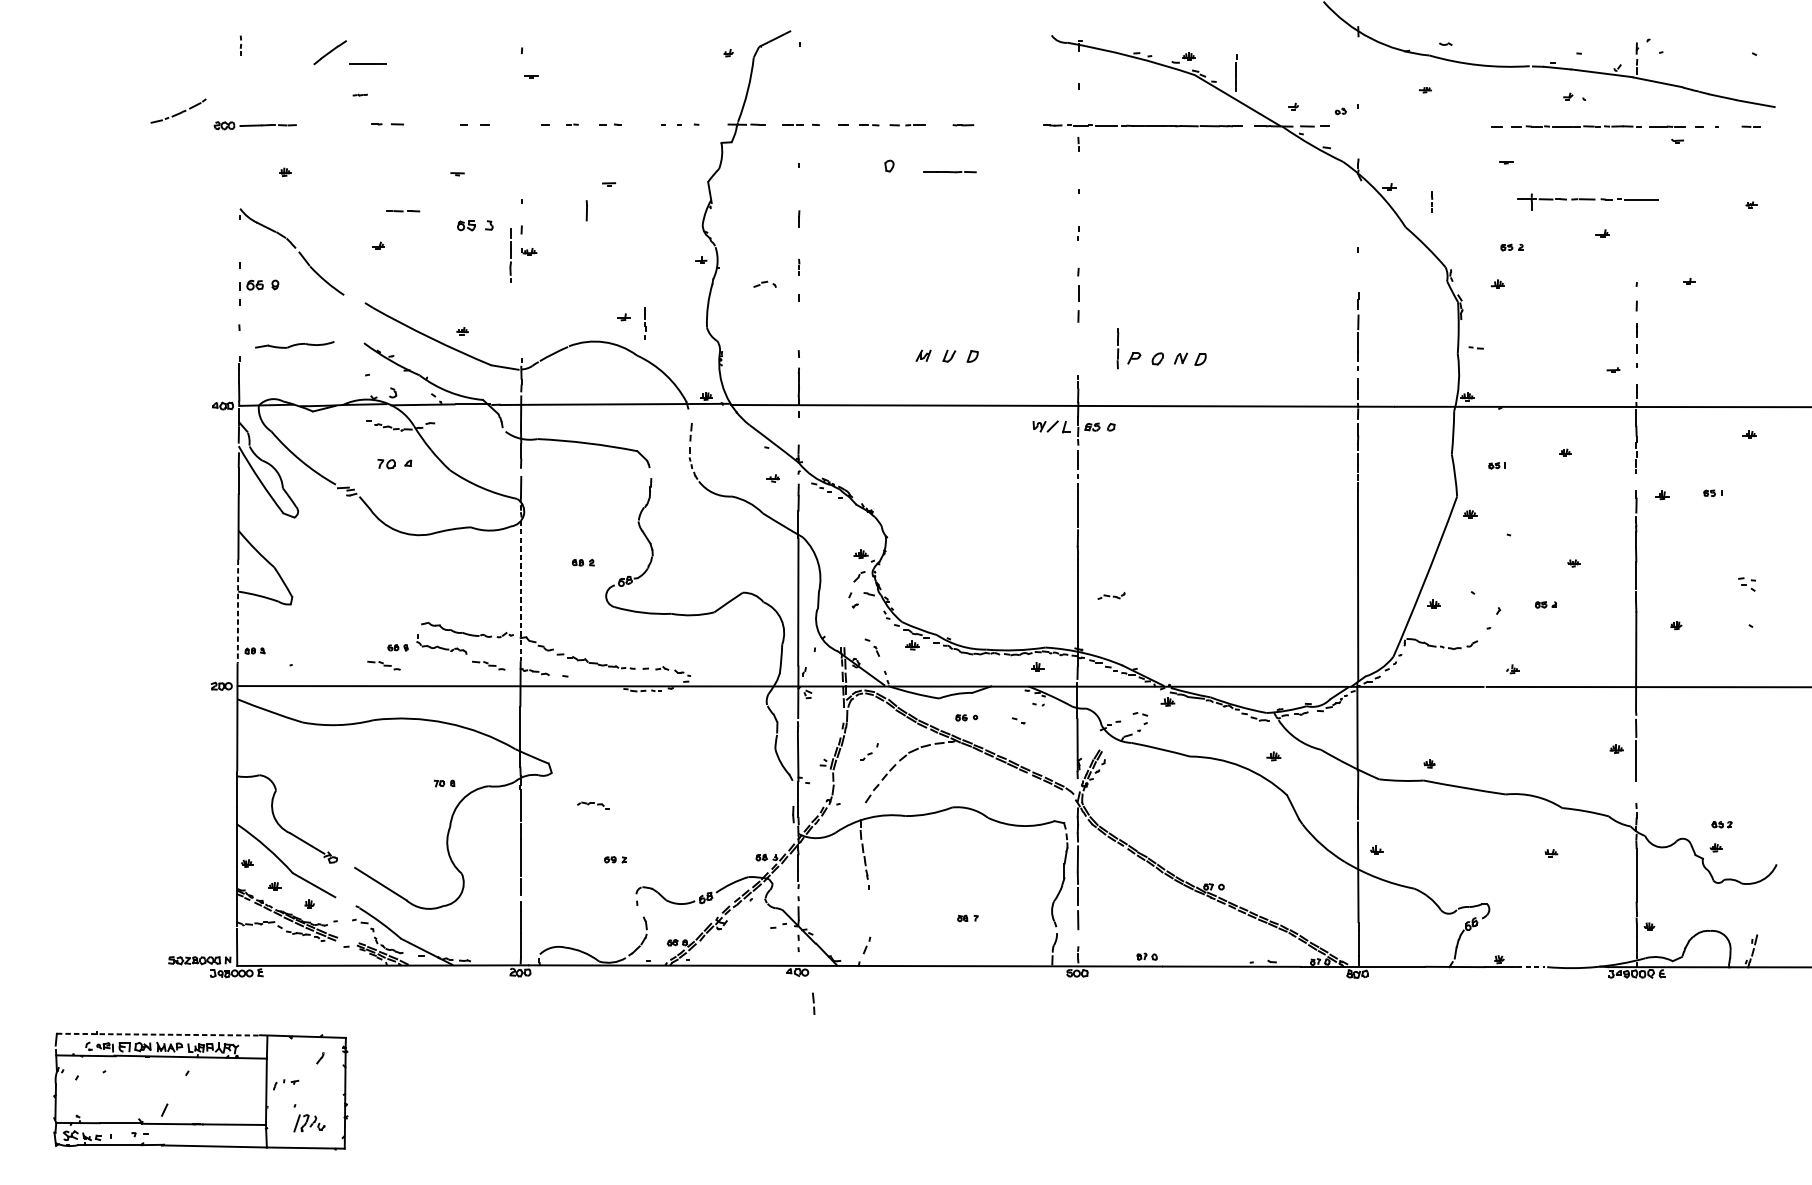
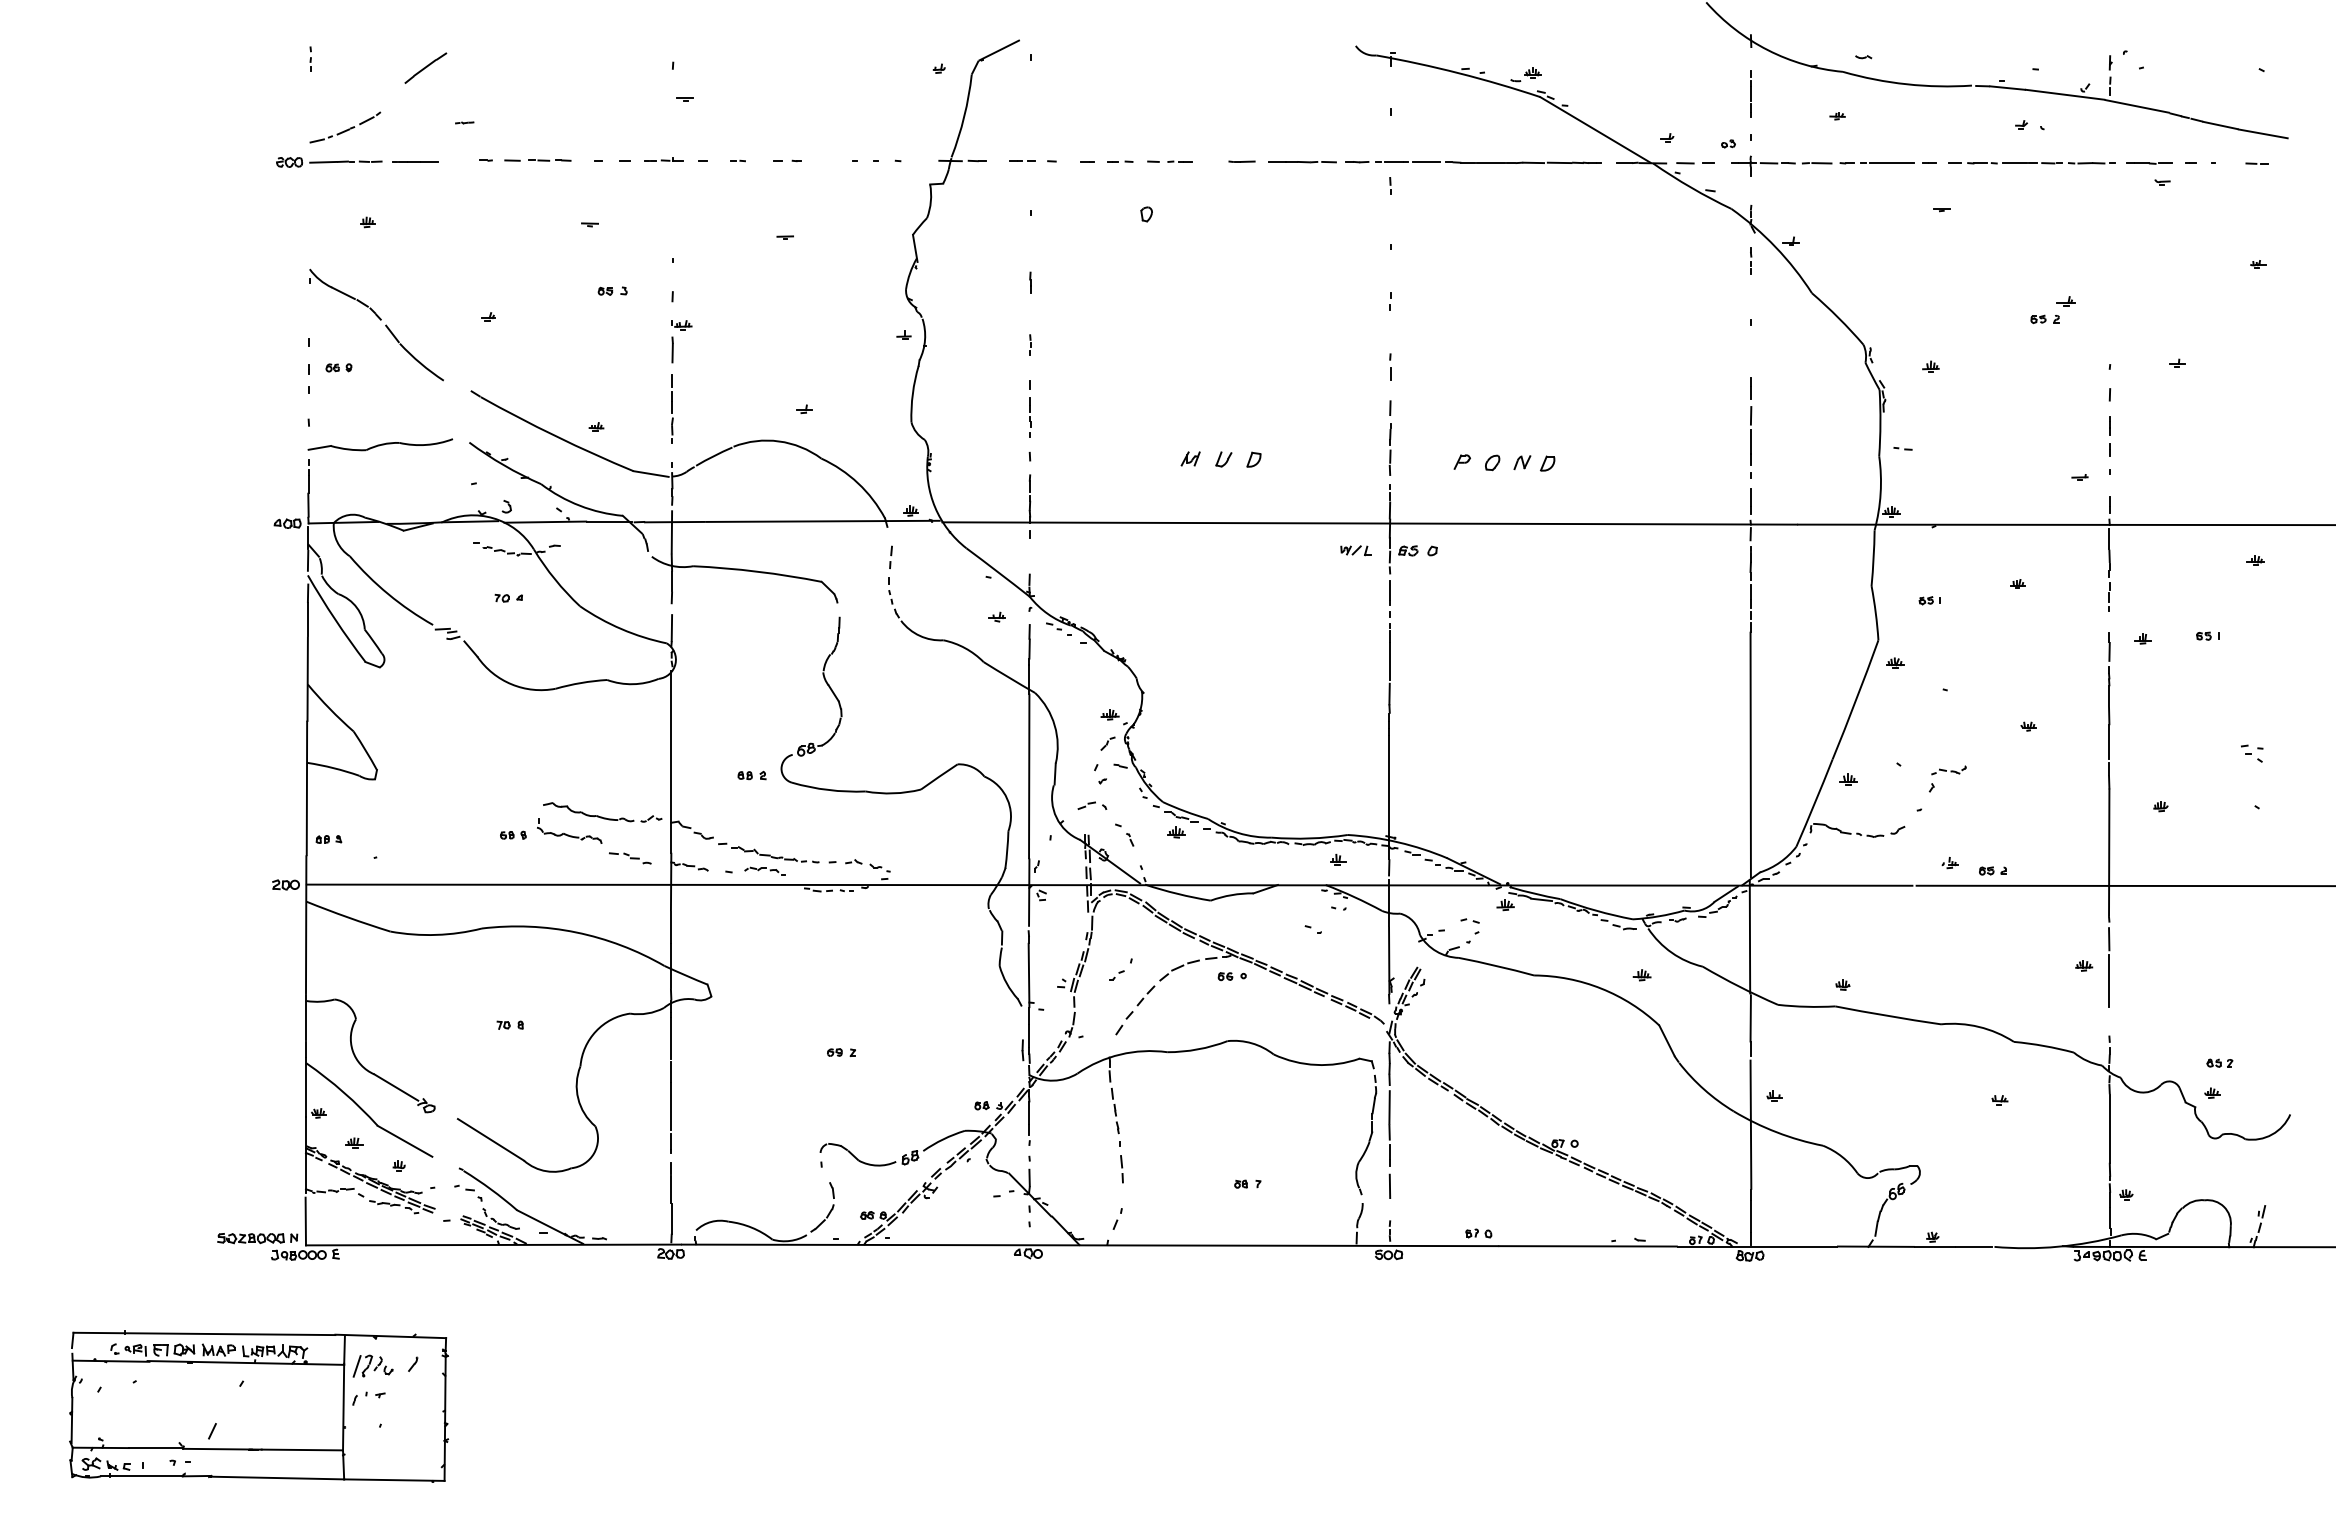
line: (367, 63) -> (415, 161), moved
line: (1236, 72) -> (1750, 93), moved
part: (178, 111) -> (345, 127), moved
part: (514, 123) -> (663, 159), added
line: (949, 172) -> (1302, 162), moved
part: (1432, 201) -> (1751, 260), moved
part: (1587, 201) -> (1822, 165), moved
line: (586, 210) -> (672, 349), moved
line: (402, 211) -> (549, 160), moved
part: (475, 225) -> (612, 290), size x0.62
part: (1511, 247) -> (2044, 319), moved
line: (510, 254) -> (672, 408), moved
part: (262, 284) -> (338, 367), size x0.62
part: (765, 284) -> (1092, 805), moved
part: (1078, 284) -> (1390, 366), size x0.62
part: (645, 323) -> (1030, 417), moved
part: (295, 344) -> (380, 444), size x1.43
part: (1117, 348) -> (1389, 449), moved
part: (1051, 426) -> (1355, 550), size x0.62
part: (394, 463) -> (508, 597), size x0.62
part: (582, 562) -> (751, 775), moved
line: (520, 591) -> (671, 762), dashed -> solid
part: (1111, 595) -> (1948, 770), moved
part: (1545, 604) -> (1992, 870), moved
line: (237, 611) -> (306, 788), dashed -> solid
part: (384, 665) -> (495, 858), removed
part: (966, 717) -> (1231, 976), moved
part: (444, 782) -> (509, 1024), moved
part: (592, 804) -> (764, 870), moved
part: (615, 859) -> (841, 1052), moved
line: (1531, 966) -> (1974, 1246), dashed -> solid
part: (813, 1004) -> (1121, 1169), moved
line: (158, 1034) -> (204, 1333), dashed -> solid
part: (309, 1122) -> (372, 1365), moved

